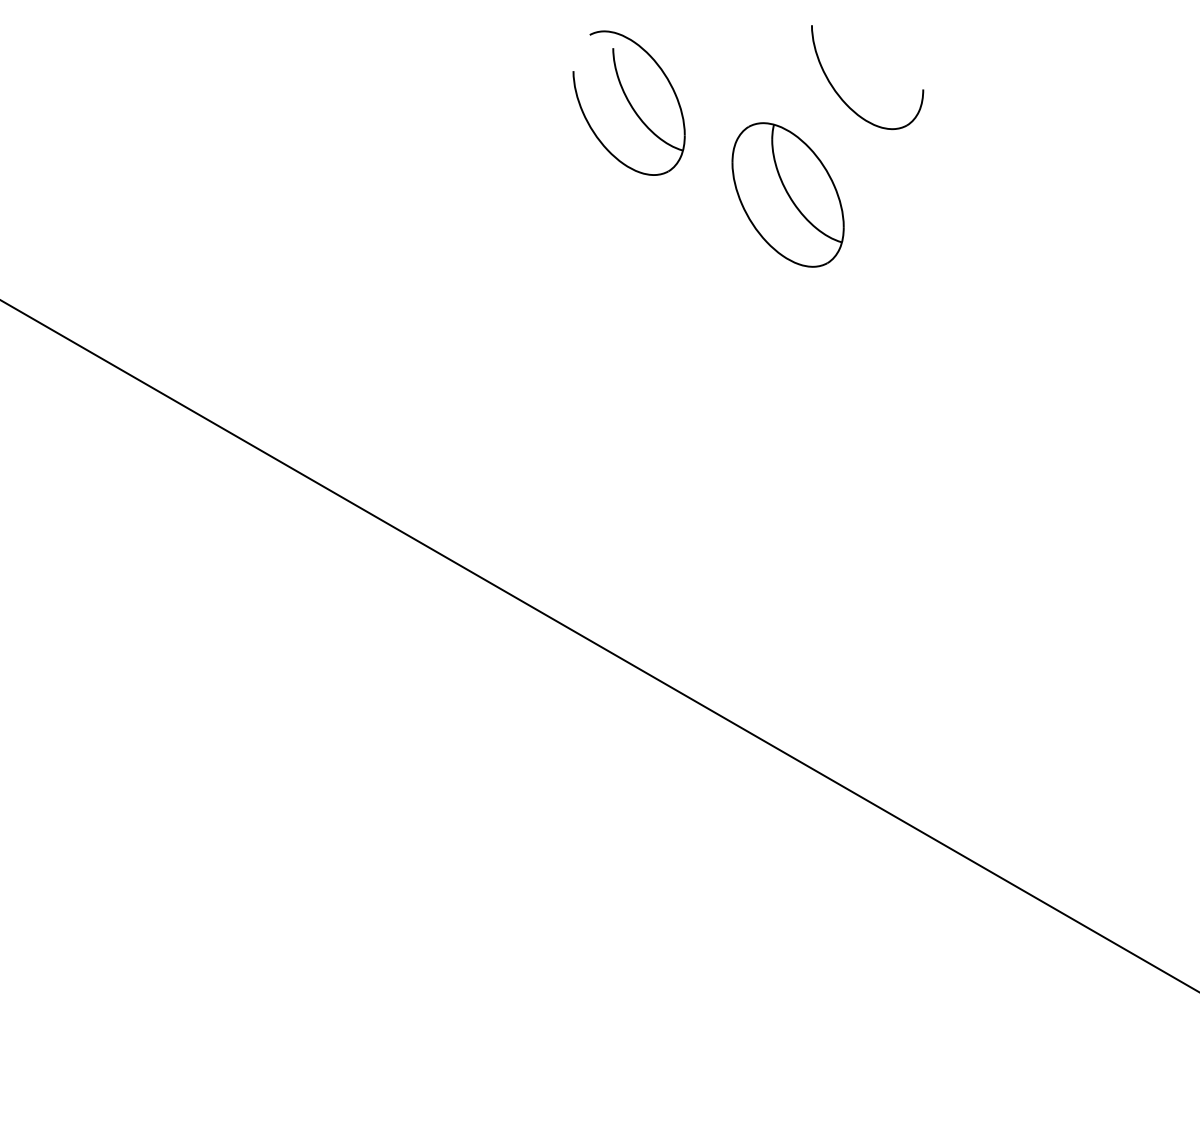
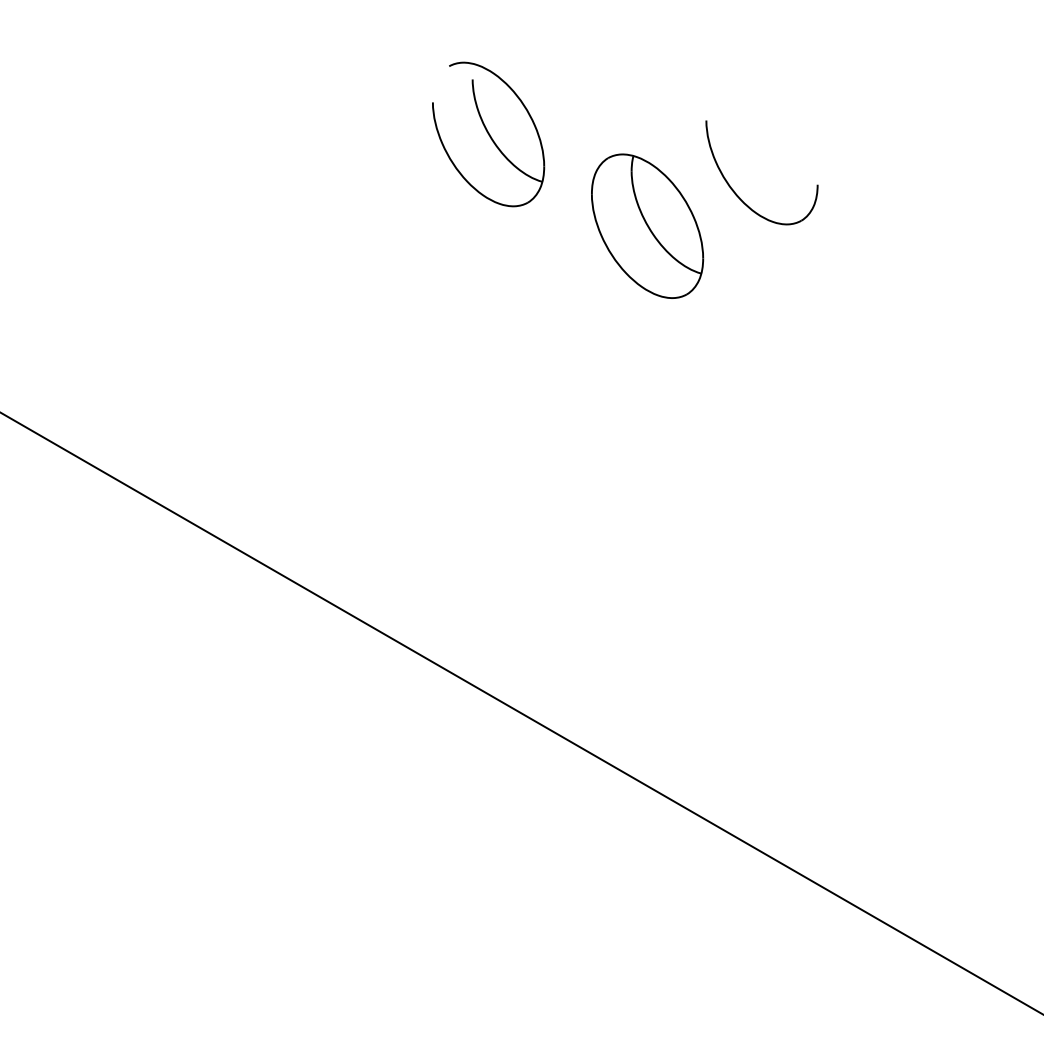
part: (844, 100) -> (738, 195), moved

